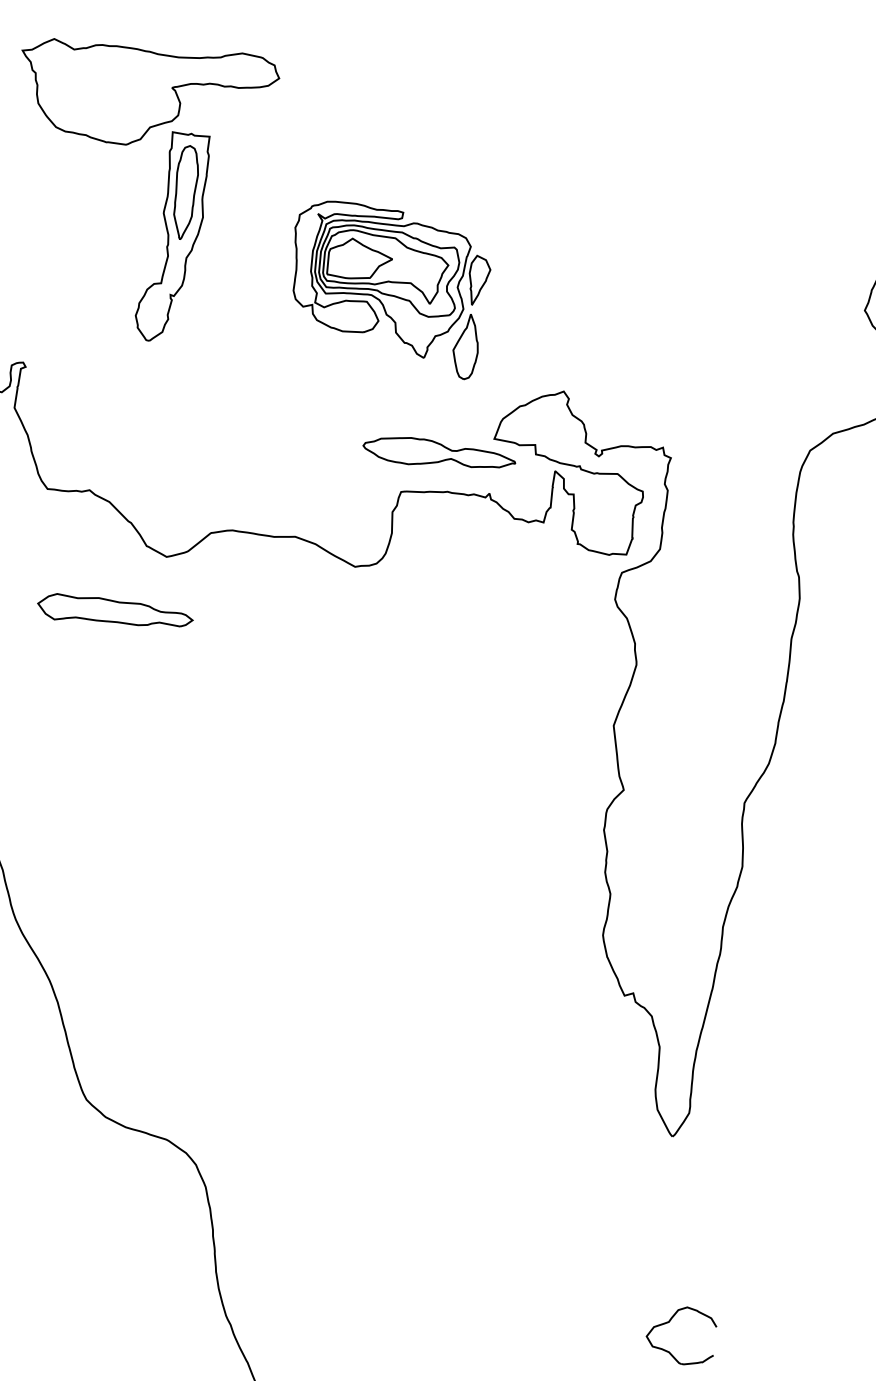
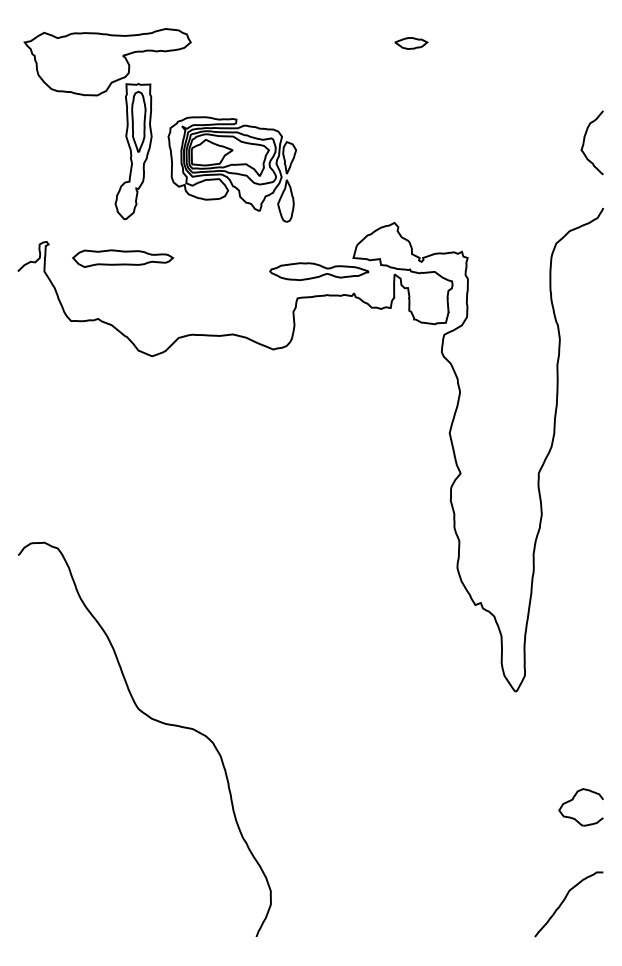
part: (620, 117) -> (411, 43), added
part: (388, 289) -> (232, 169), moved
part: (115, 612) -> (123, 258), moved
part: (670, 1321) -> (573, 799), moved

